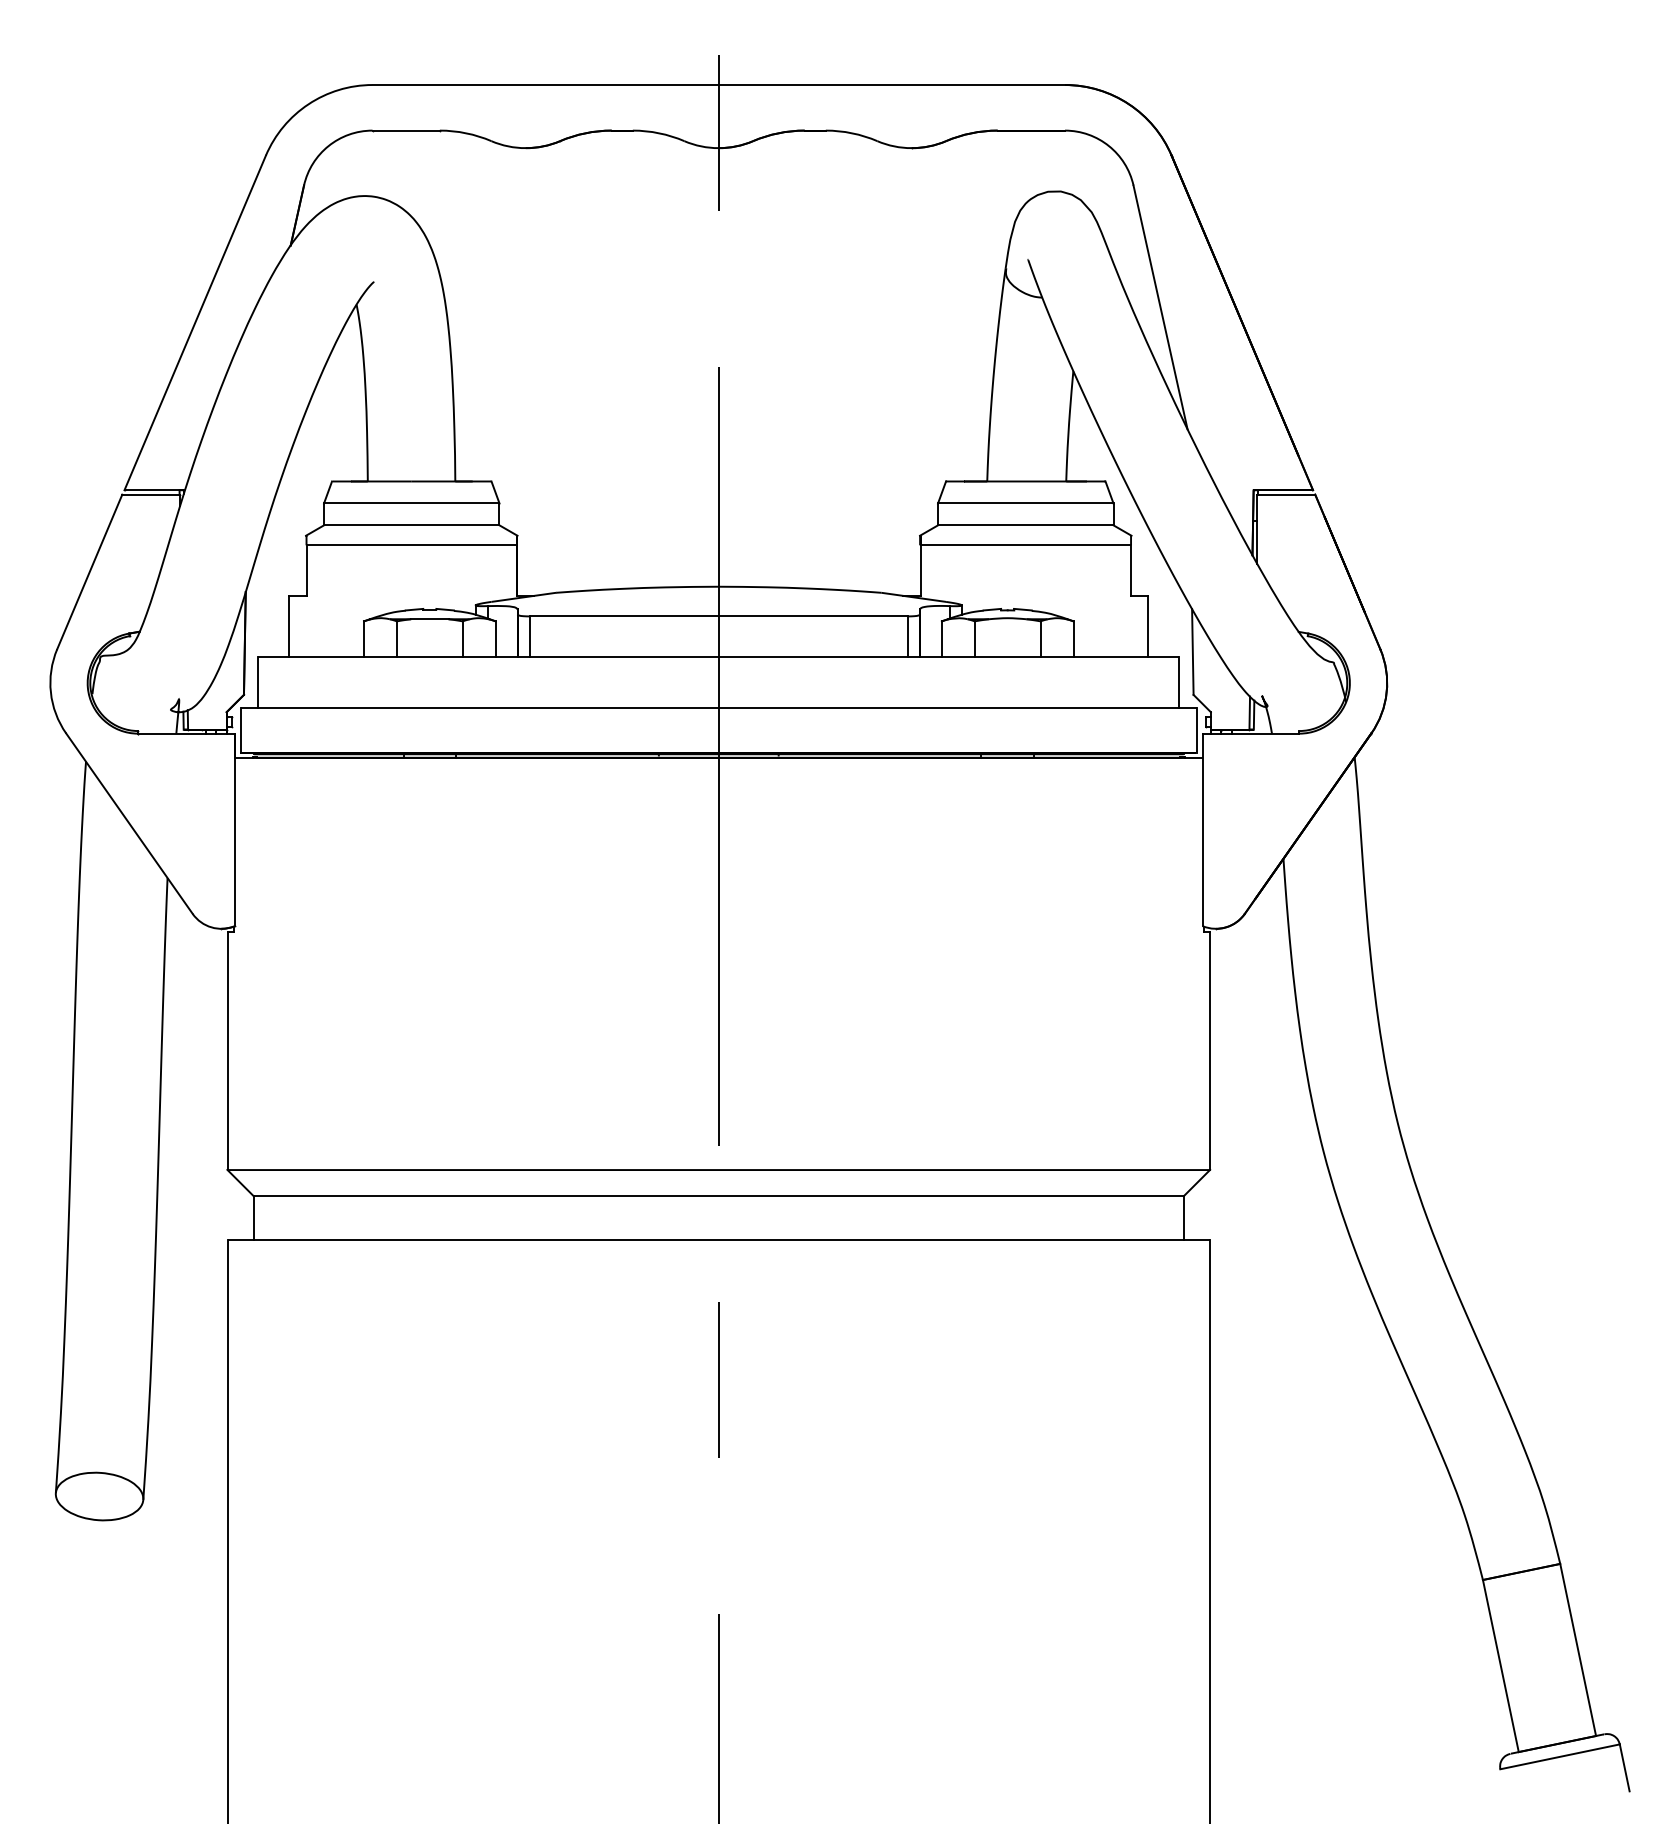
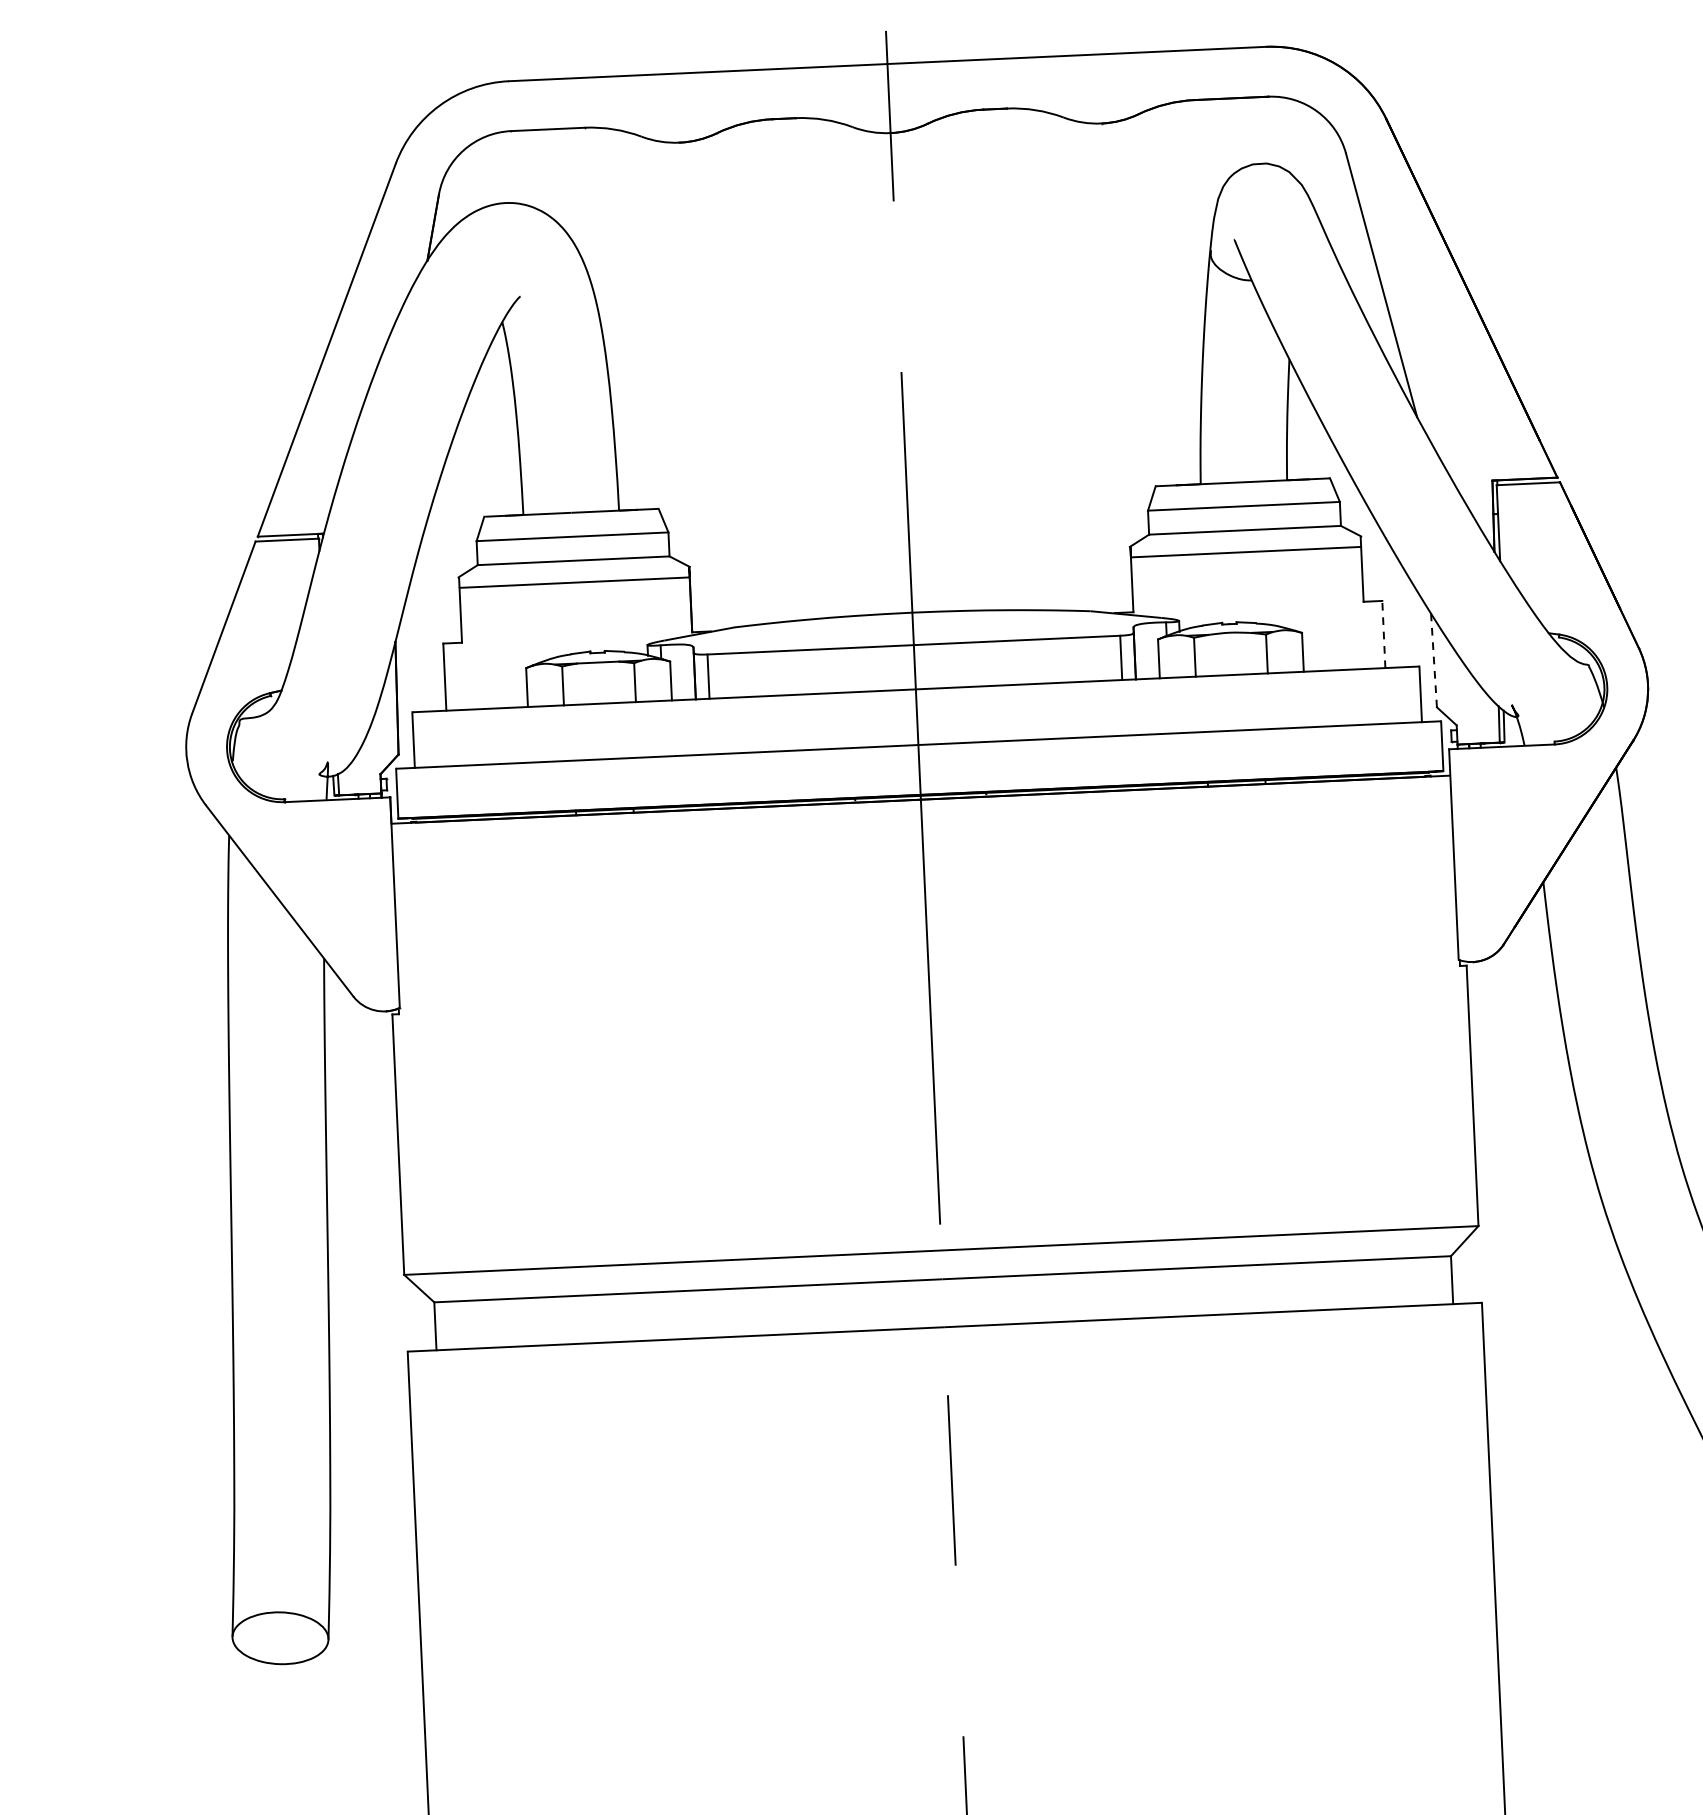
line: (1148, 626) -> (1384, 634), solid -> dashed
line: (1192, 651) -> (1433, 659), solid -> dashed

